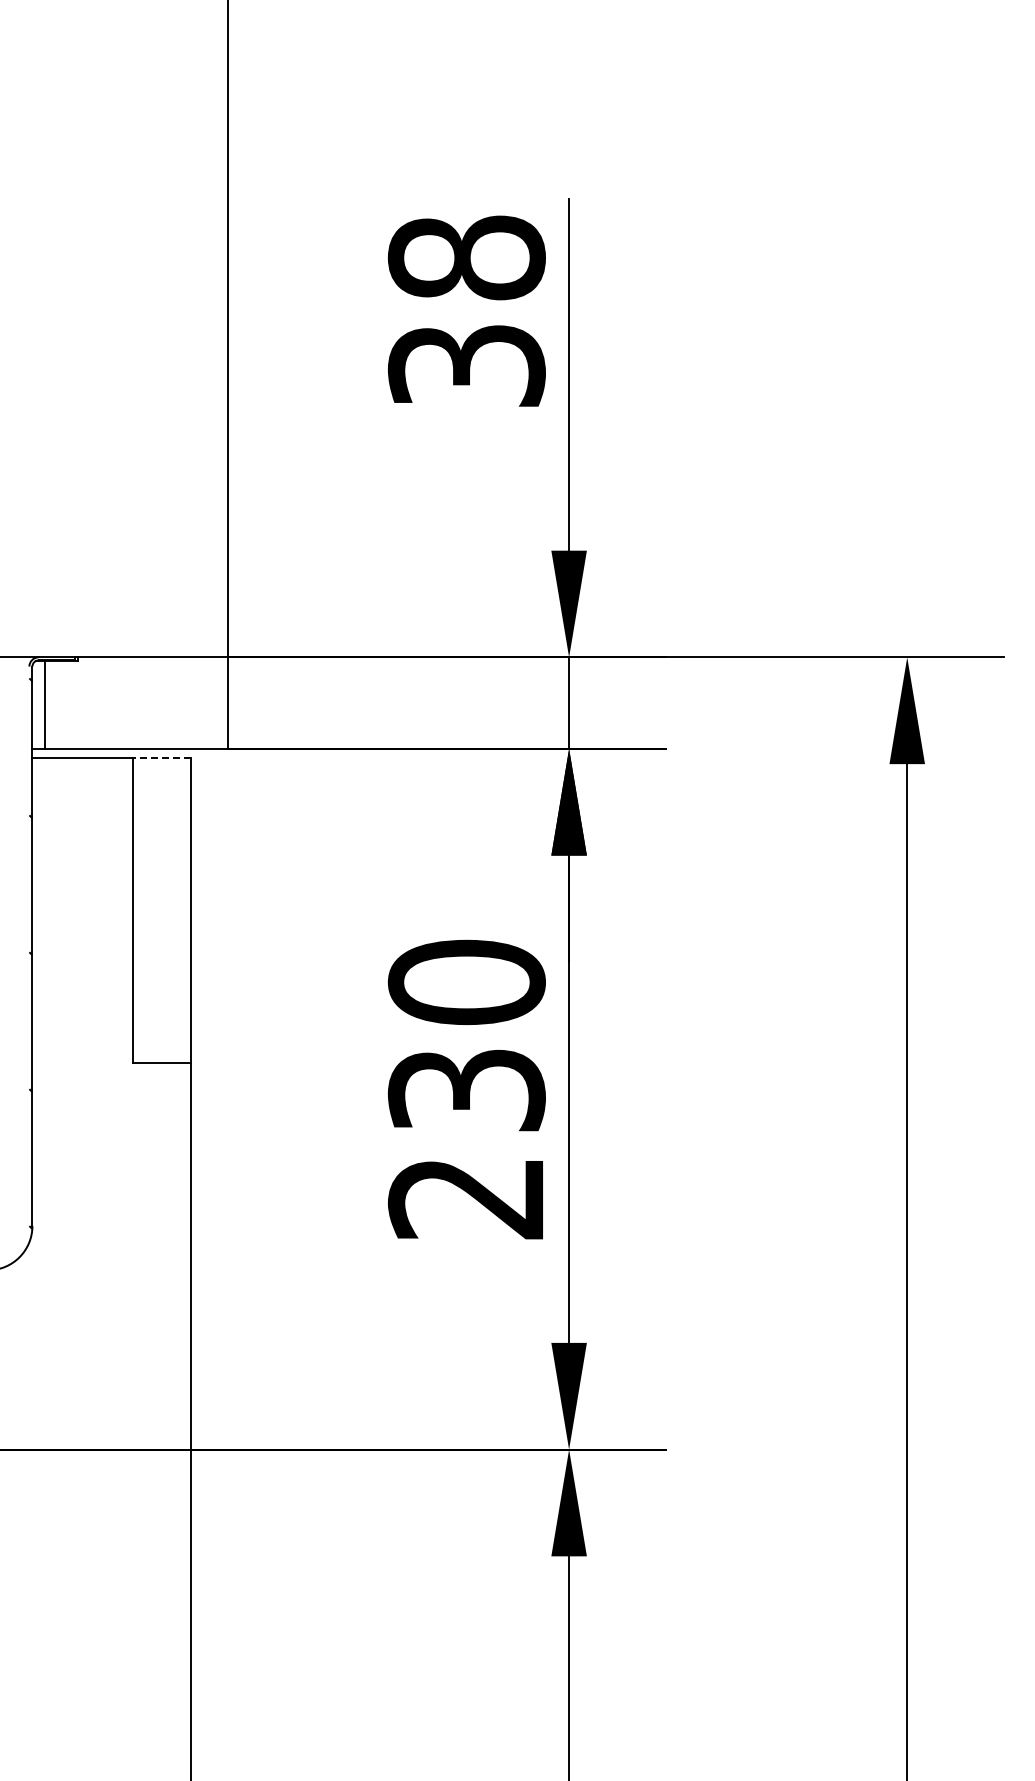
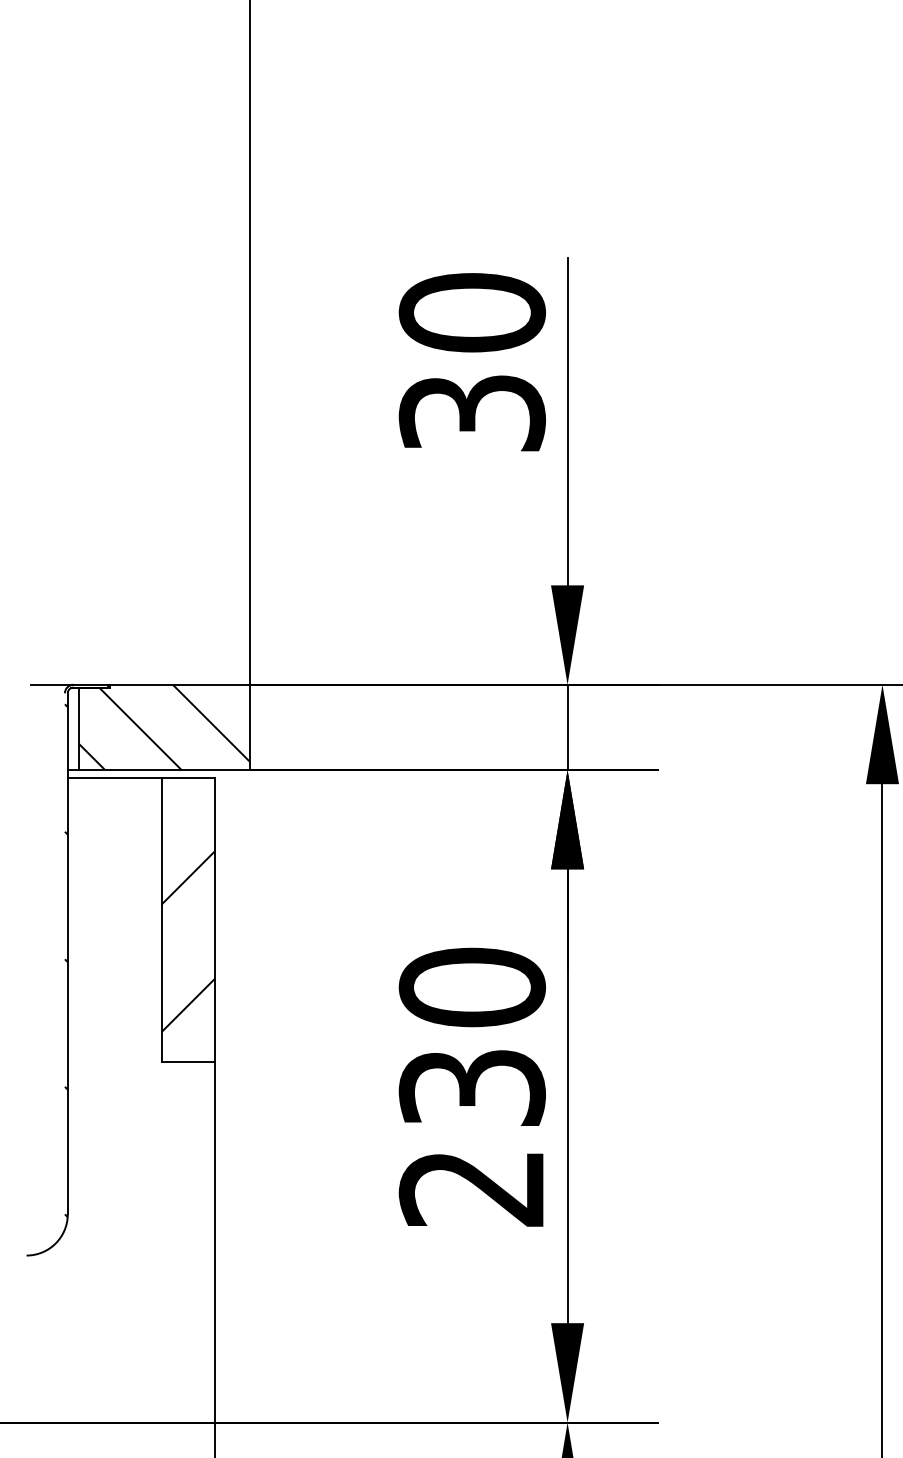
text: (466, 257) -> (472, 312), 38 -> 30
hatch: (135, 702) -> (163, 726), added
line: (162, 758) -> (188, 778), dashed -> solid
hatch: (162, 932) -> (188, 940), added

